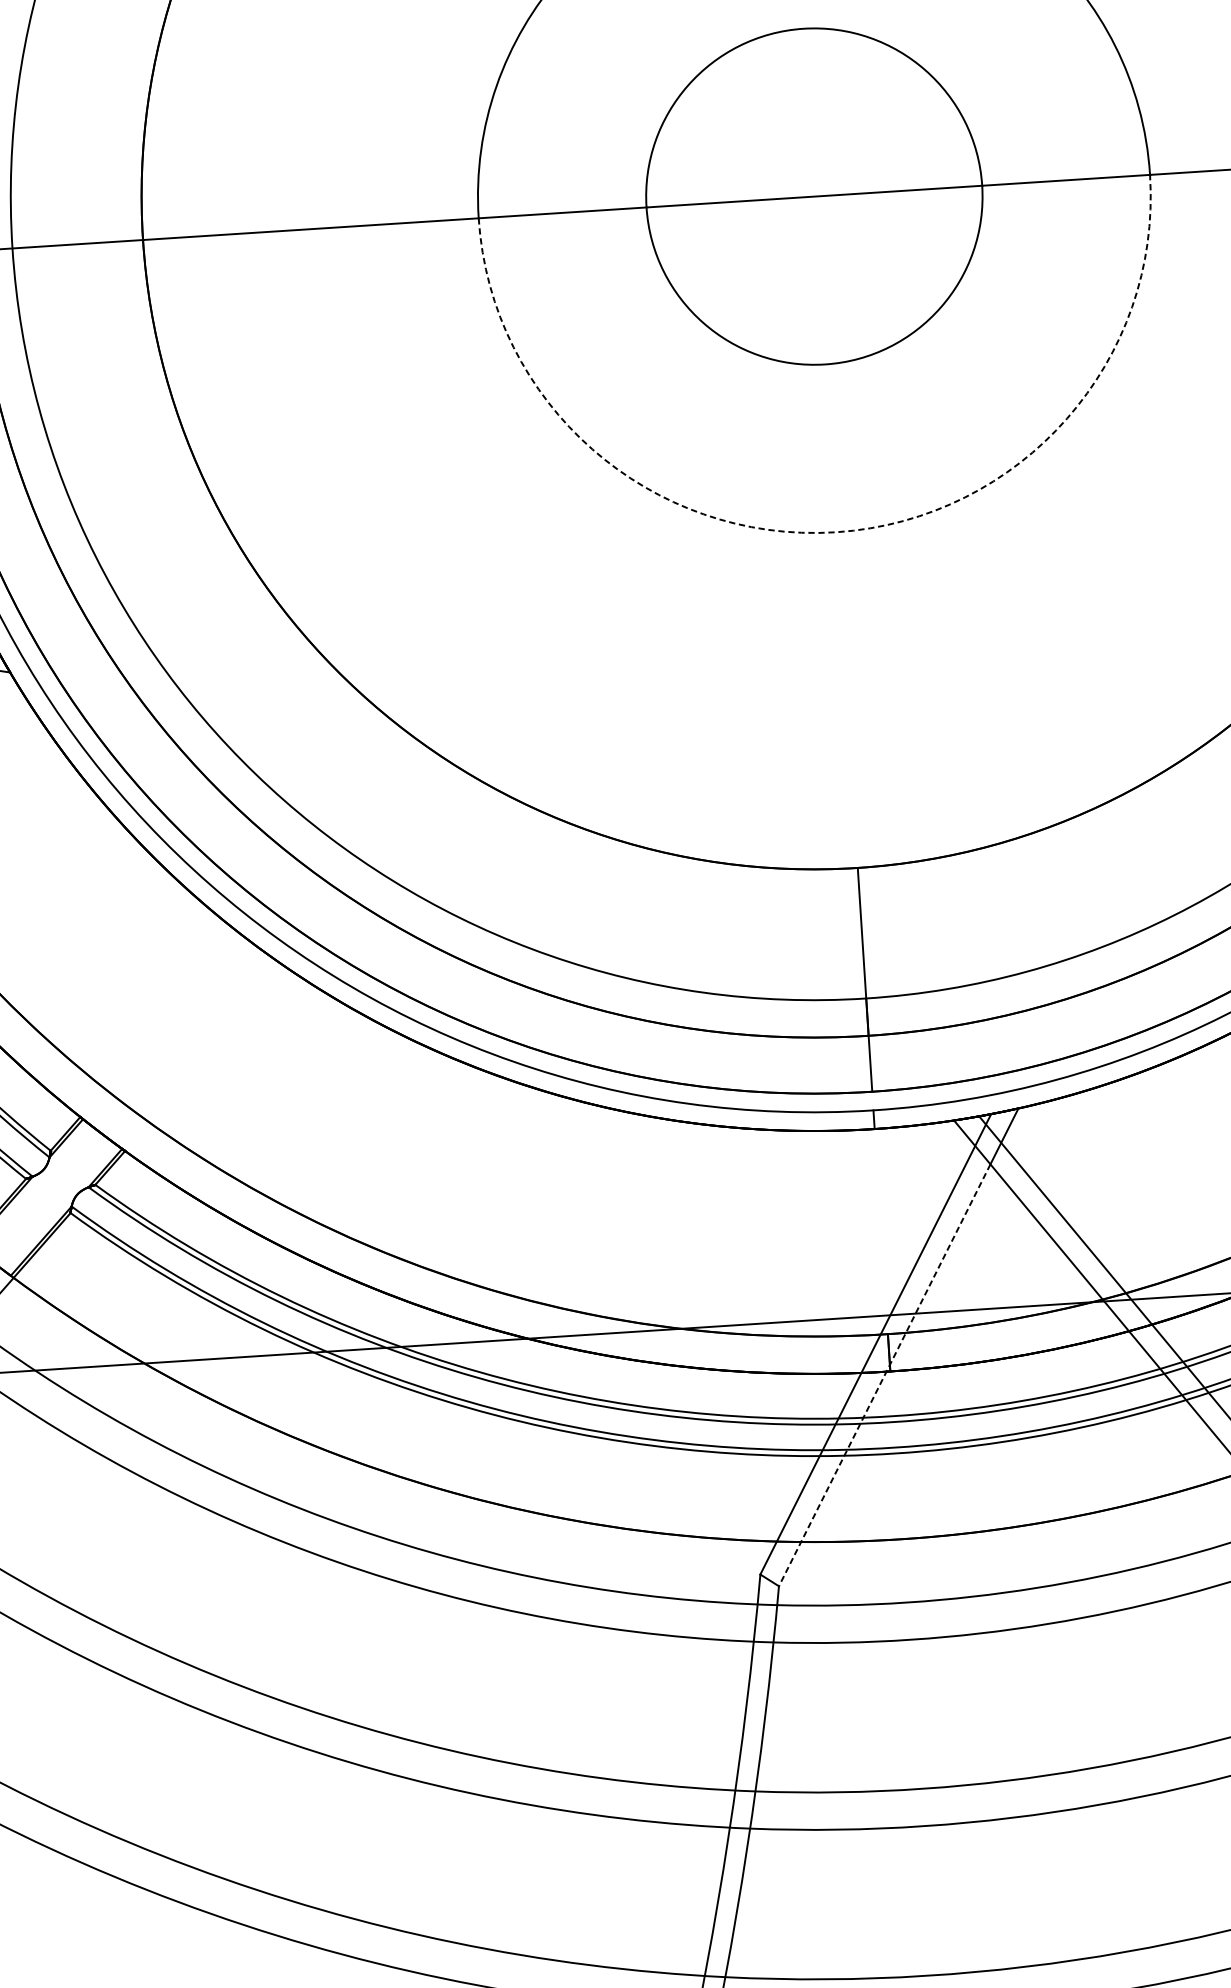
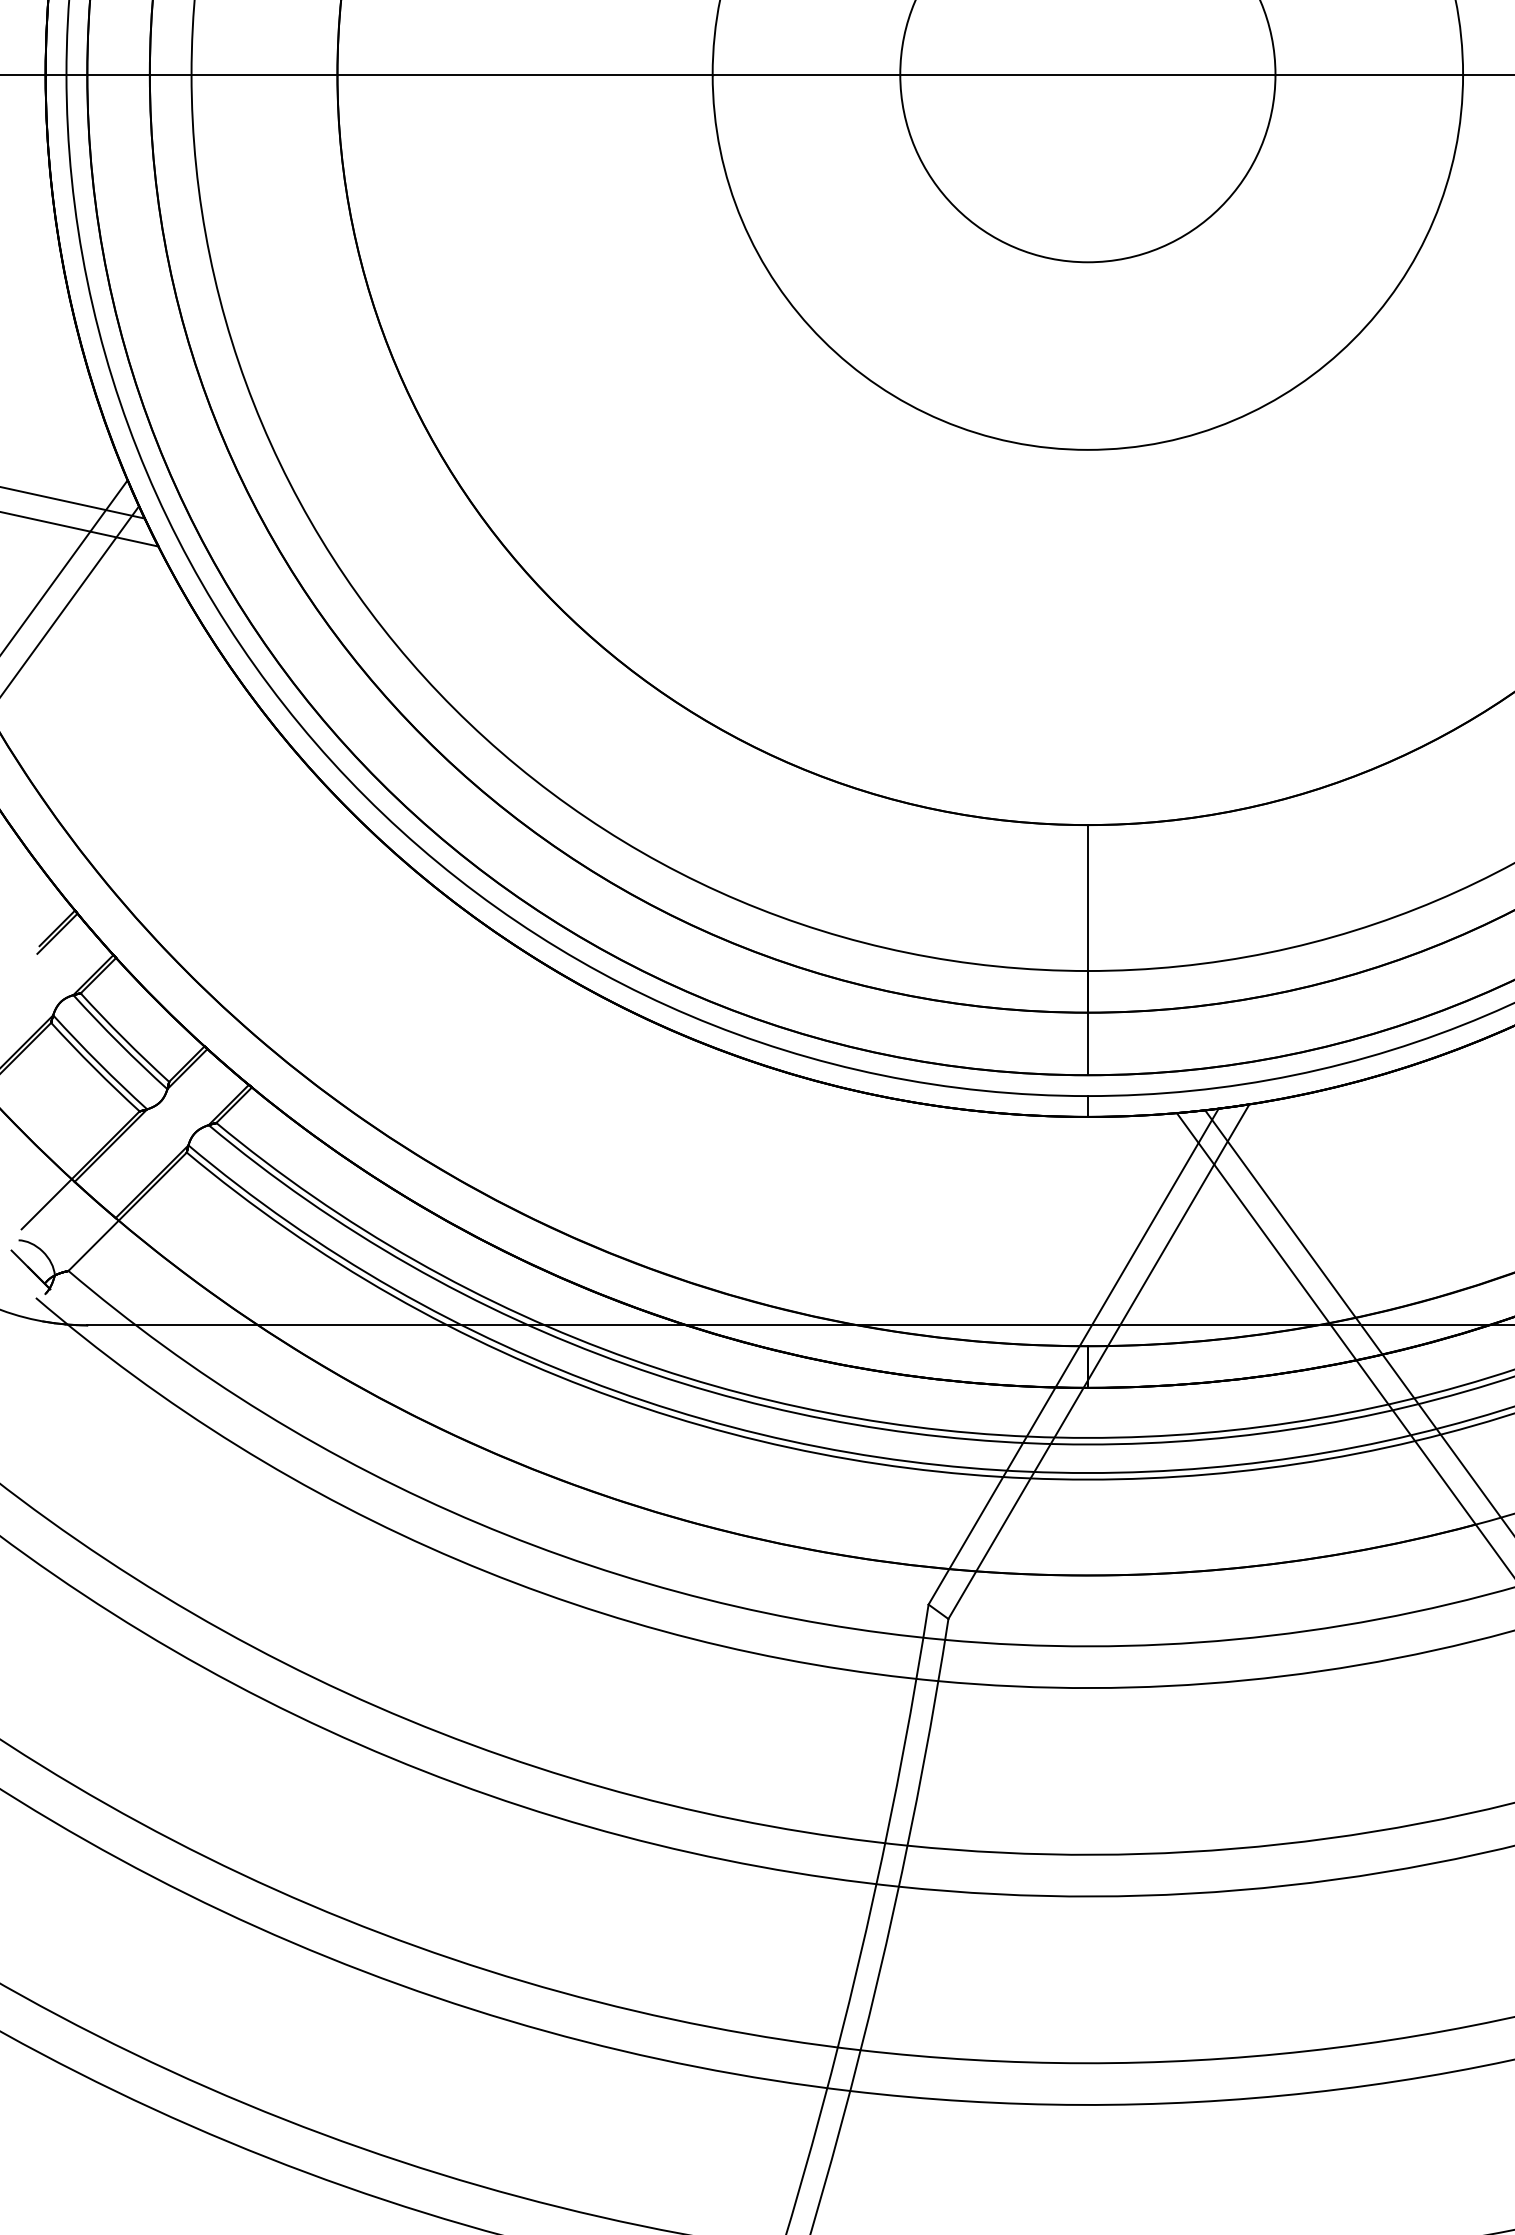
arc: (835, 531) -> (1087, 449), dashed -> solid
line: (884, 1375) -> (1081, 1392), dashed -> solid

